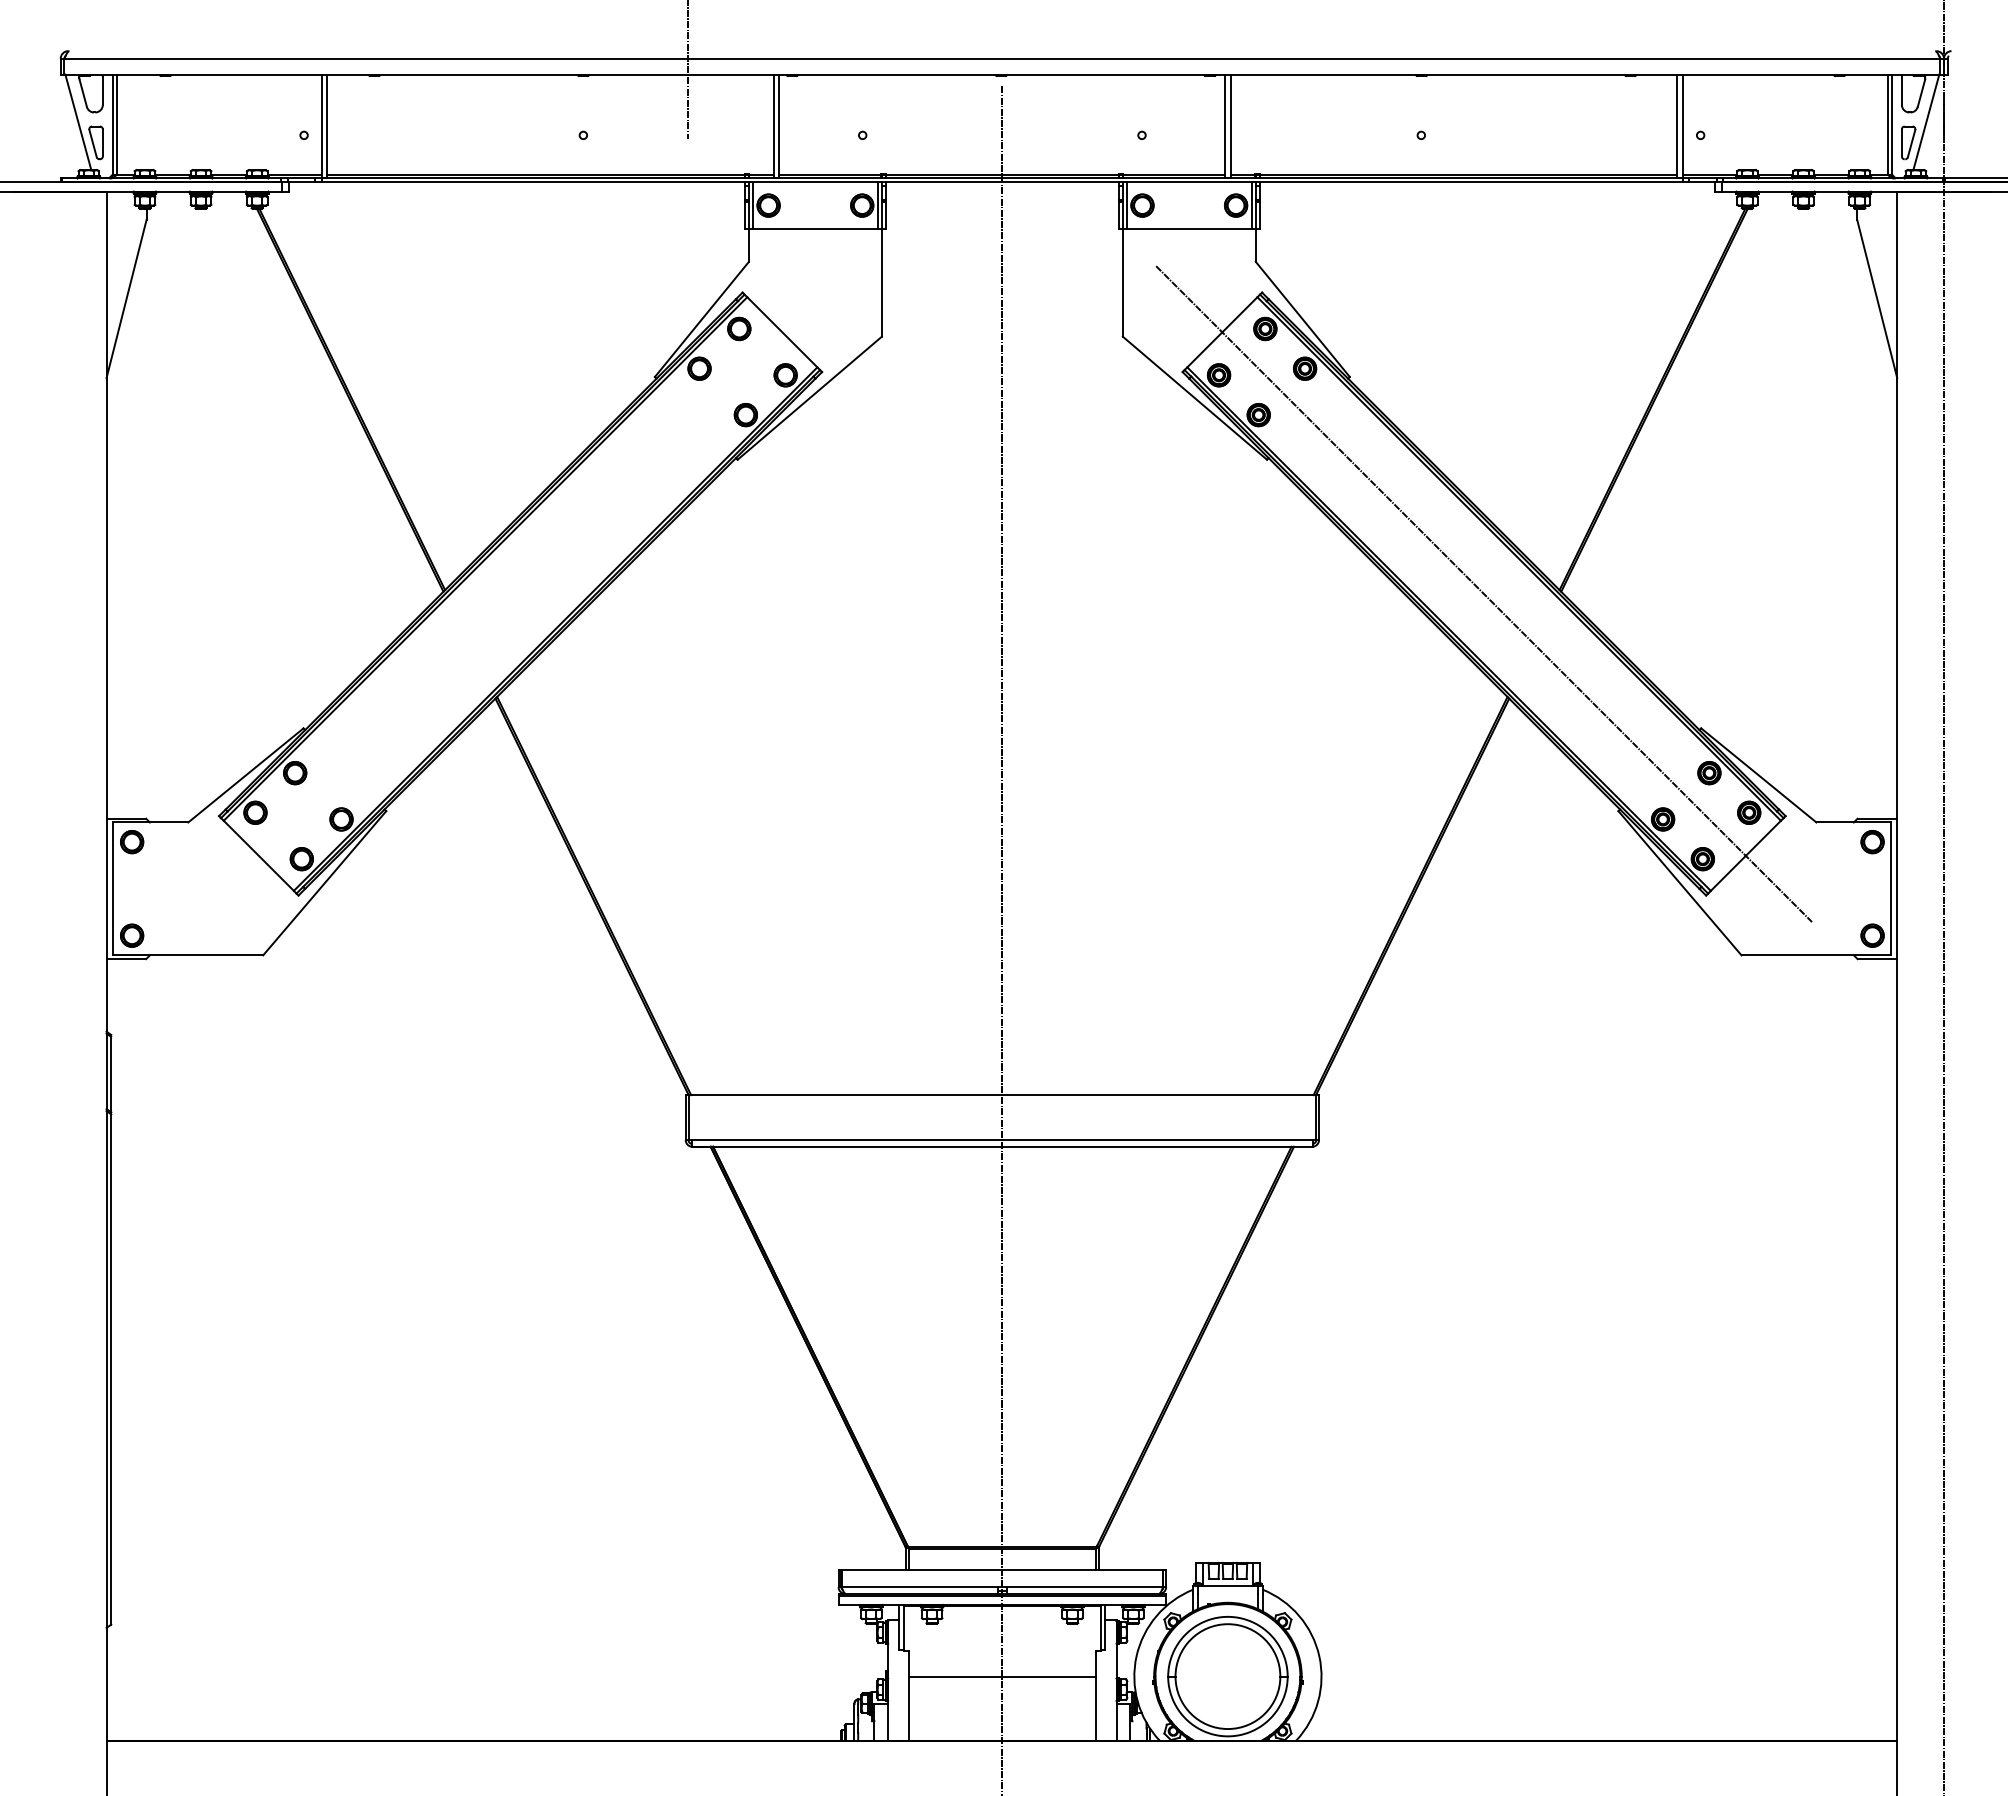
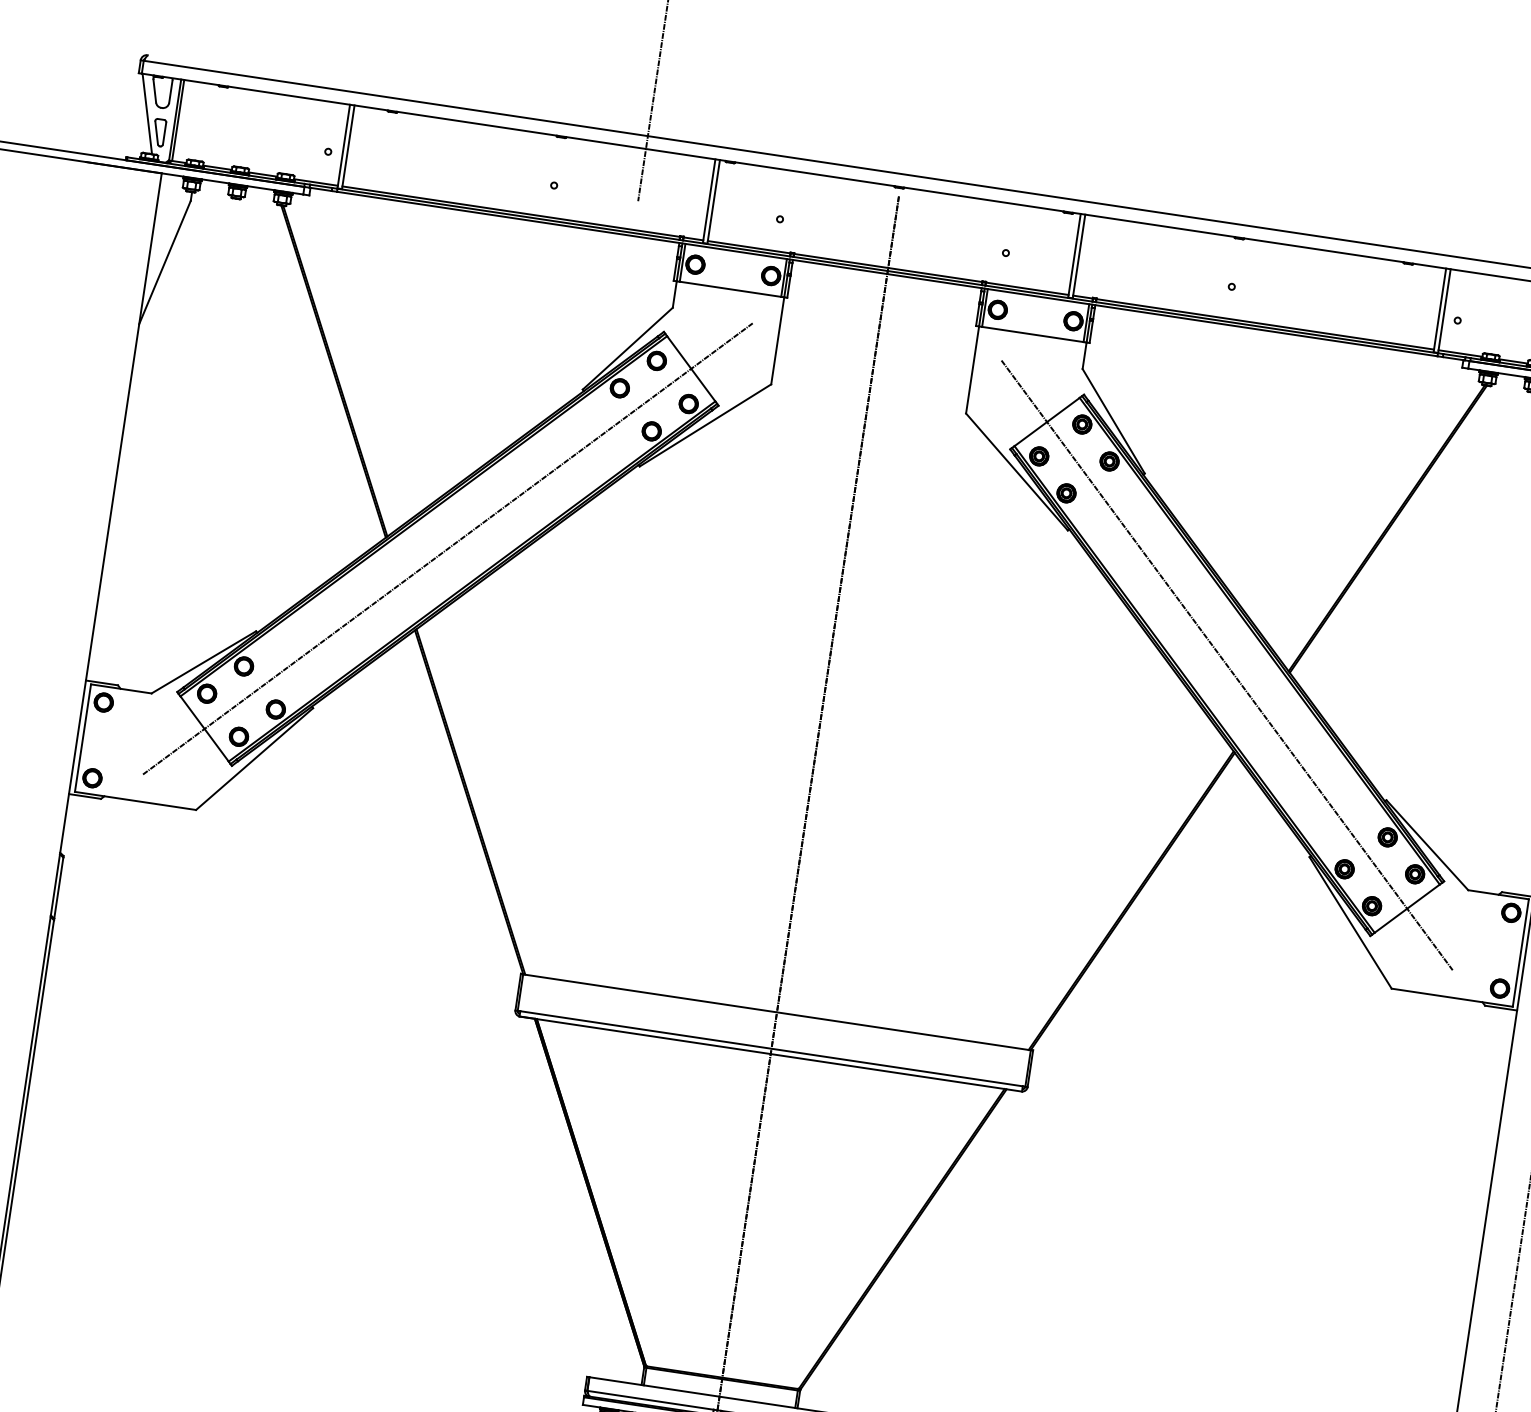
line: (520, 594) -> (447, 549), added

